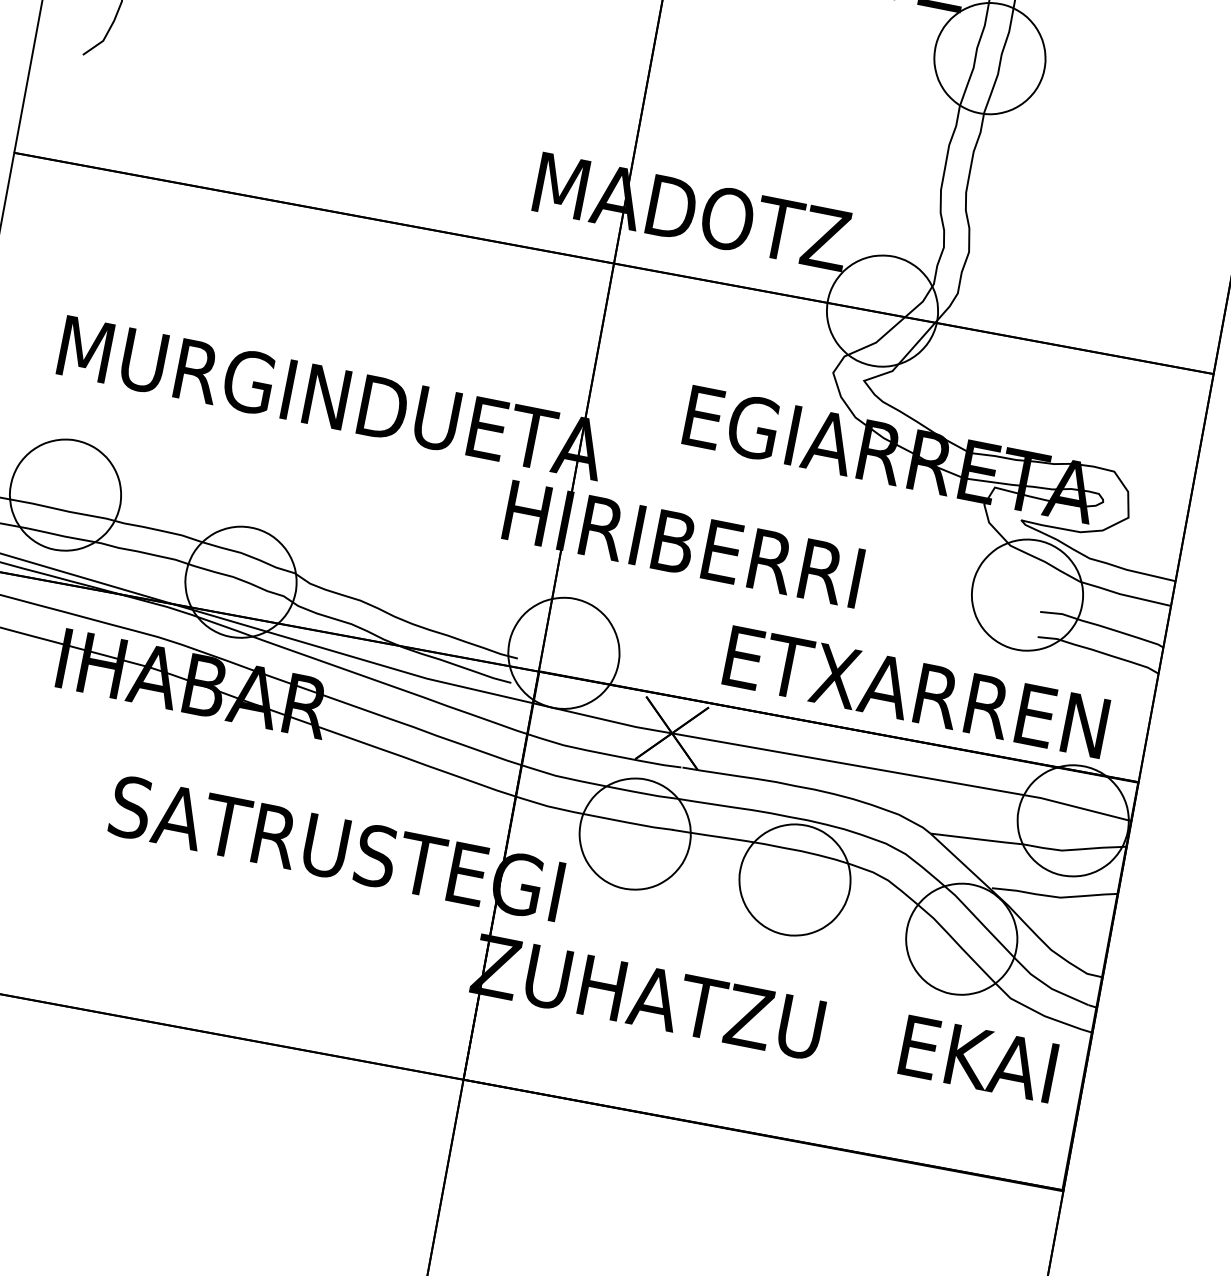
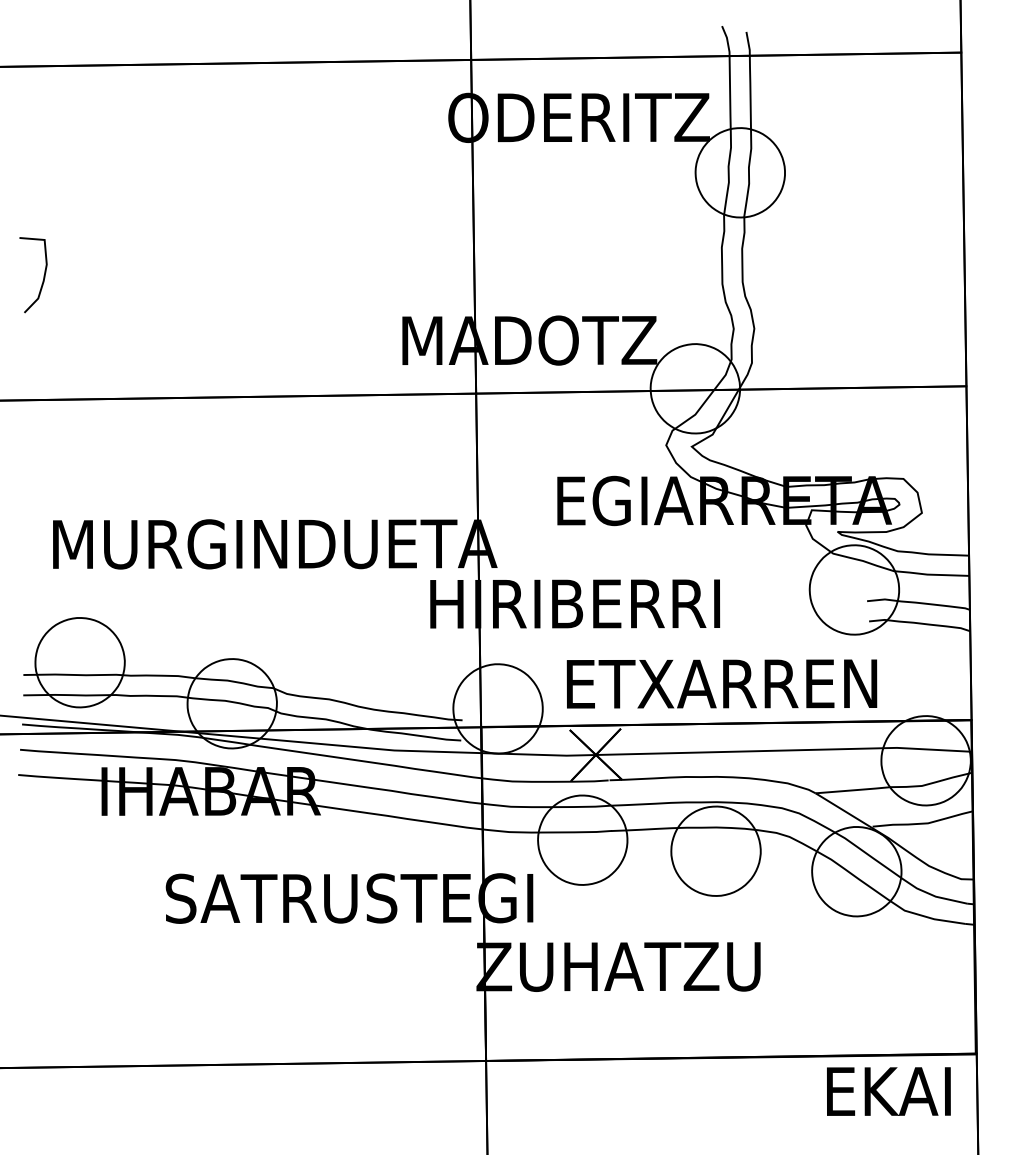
text: (915, 691) -> (721, 683), moved
text: (977, 1058) -> (888, 1091), moved

